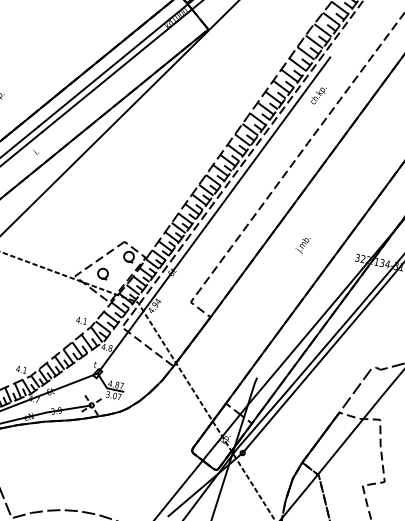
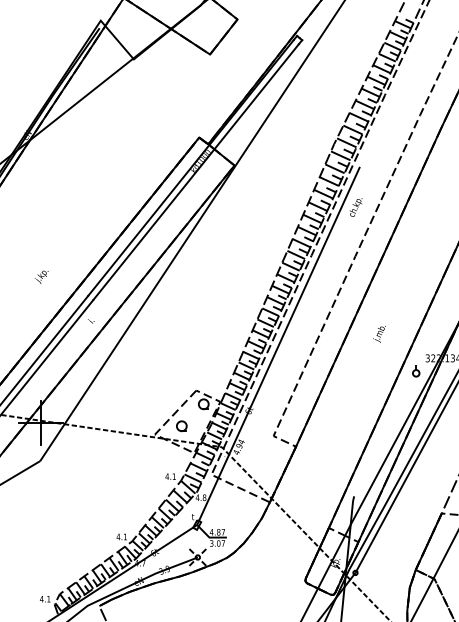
text: (302, 245) -> (379, 334), moved
part: (343, 268) -> (416, 371), added

